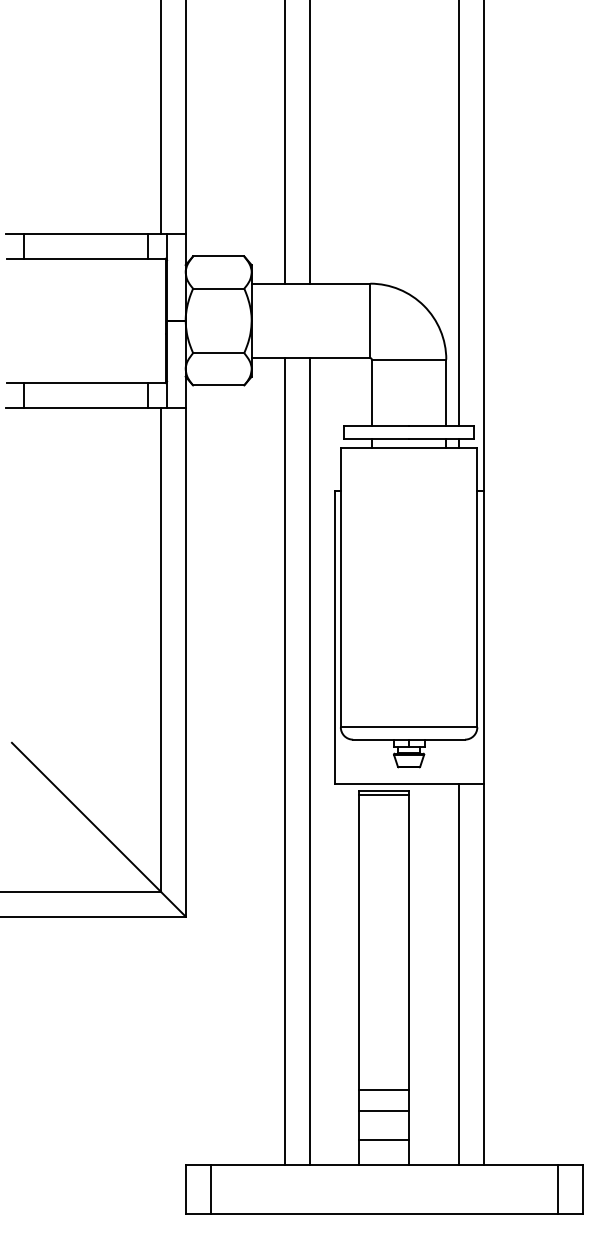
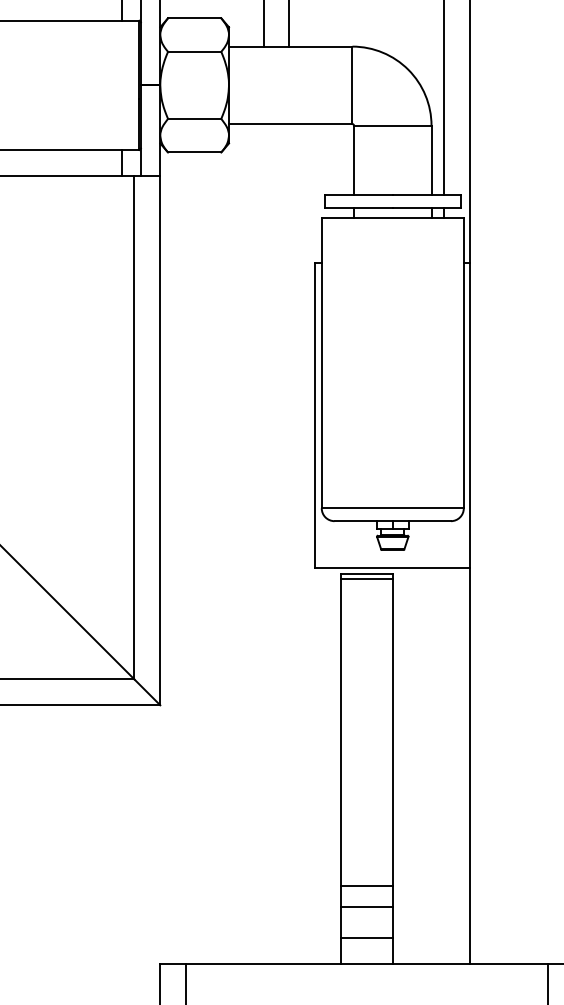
line: (284, 761) -> (263, 543), removed
line: (309, 761) -> (289, 543), removed
line: (458, 974) -> (444, 765), removed

